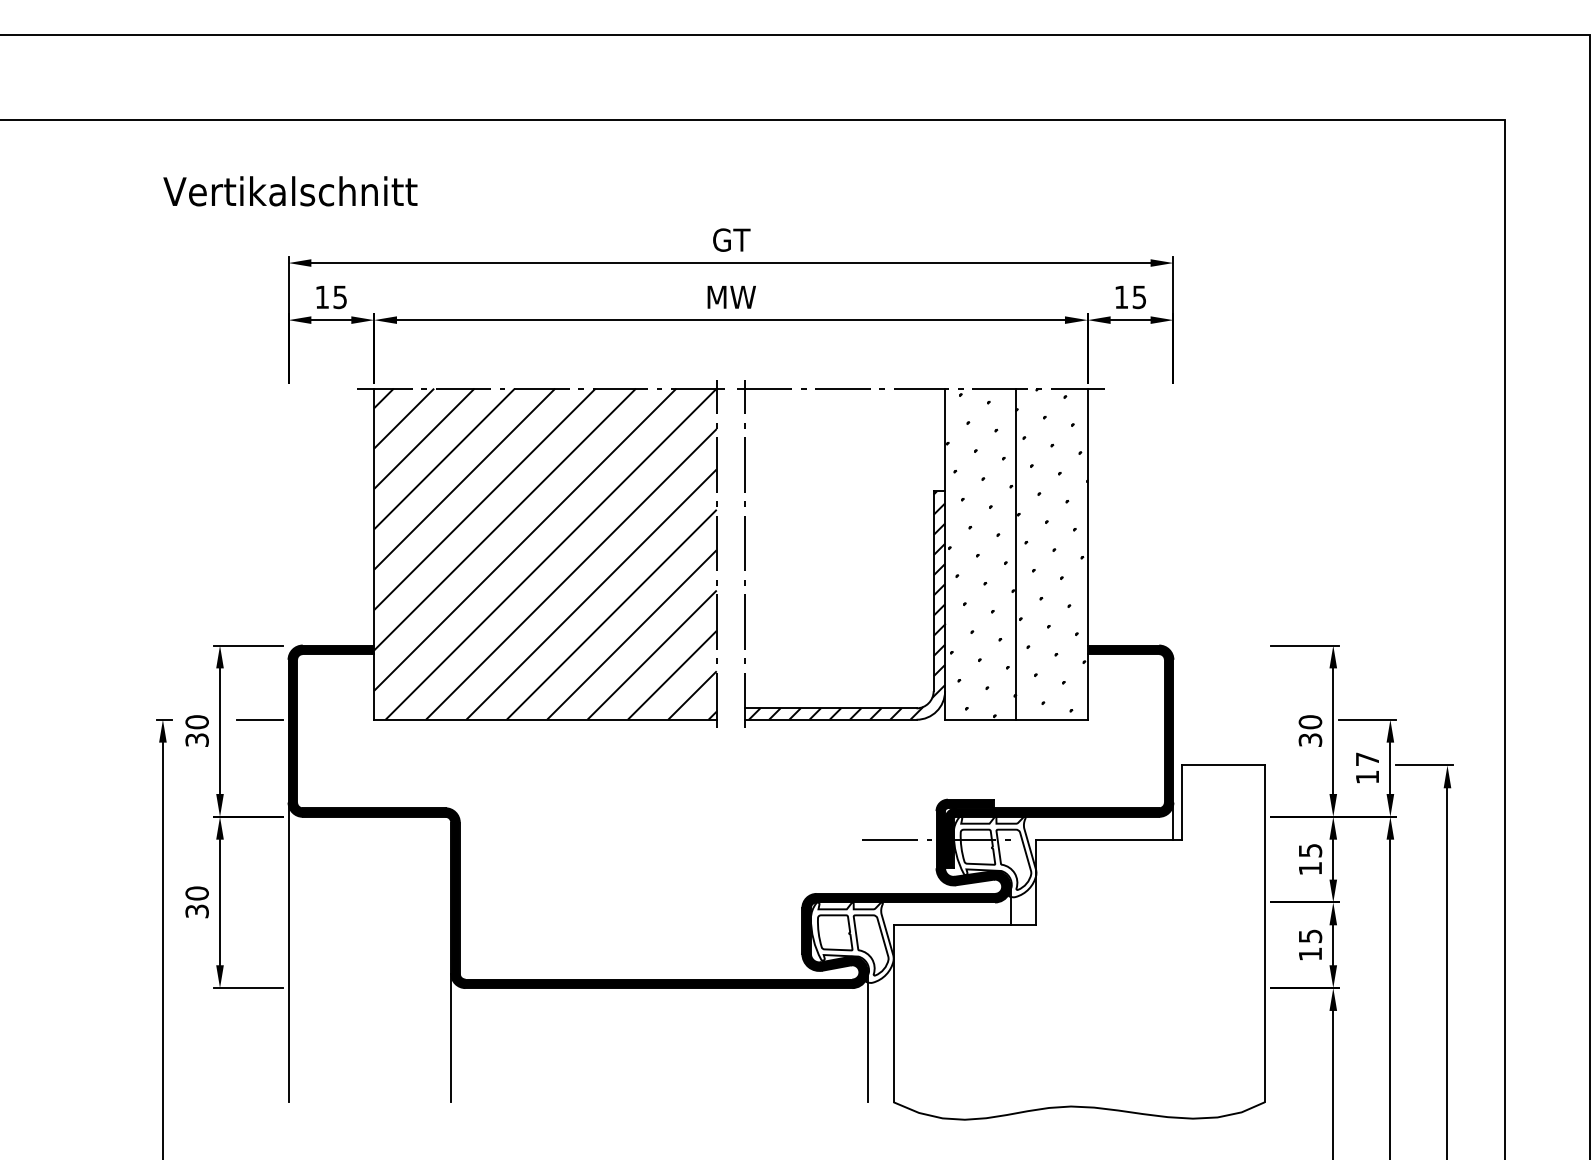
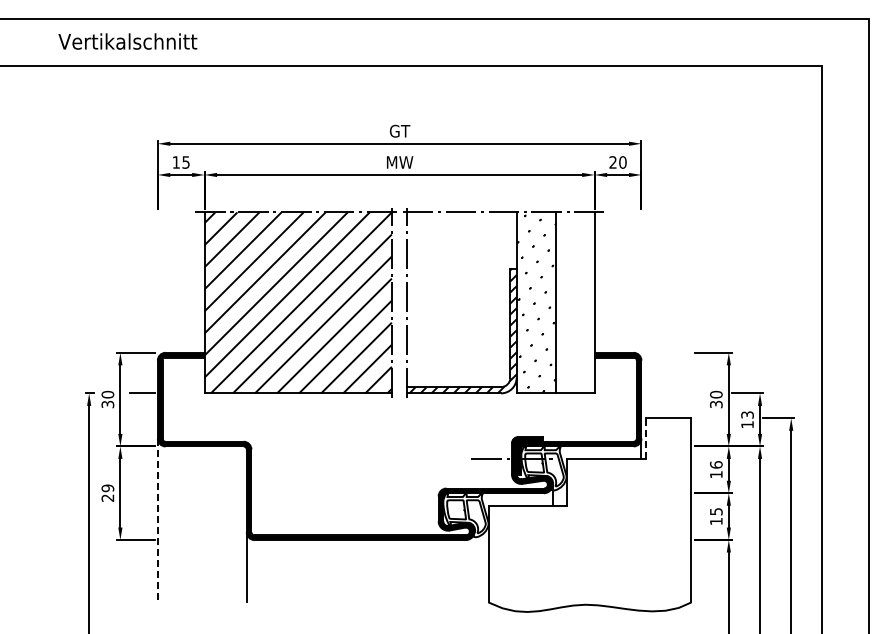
text: (289, 191) -> (127, 41), moved
text: (1129, 297) -> (617, 162), 15 -> 20
hatch: (1050, 549) -> (574, 300), removed
text: (1367, 758) -> (747, 414), 17 -> 13
line: (1182, 802) -> (646, 438), solid -> dashed
text: (1310, 849) -> (716, 464), 15 -> 16
text: (196, 901) -> (107, 492), 30 -> 29
line: (287, 952) -> (157, 520), solid -> dashed
line: (867, 1036) -> (474, 566), removed

